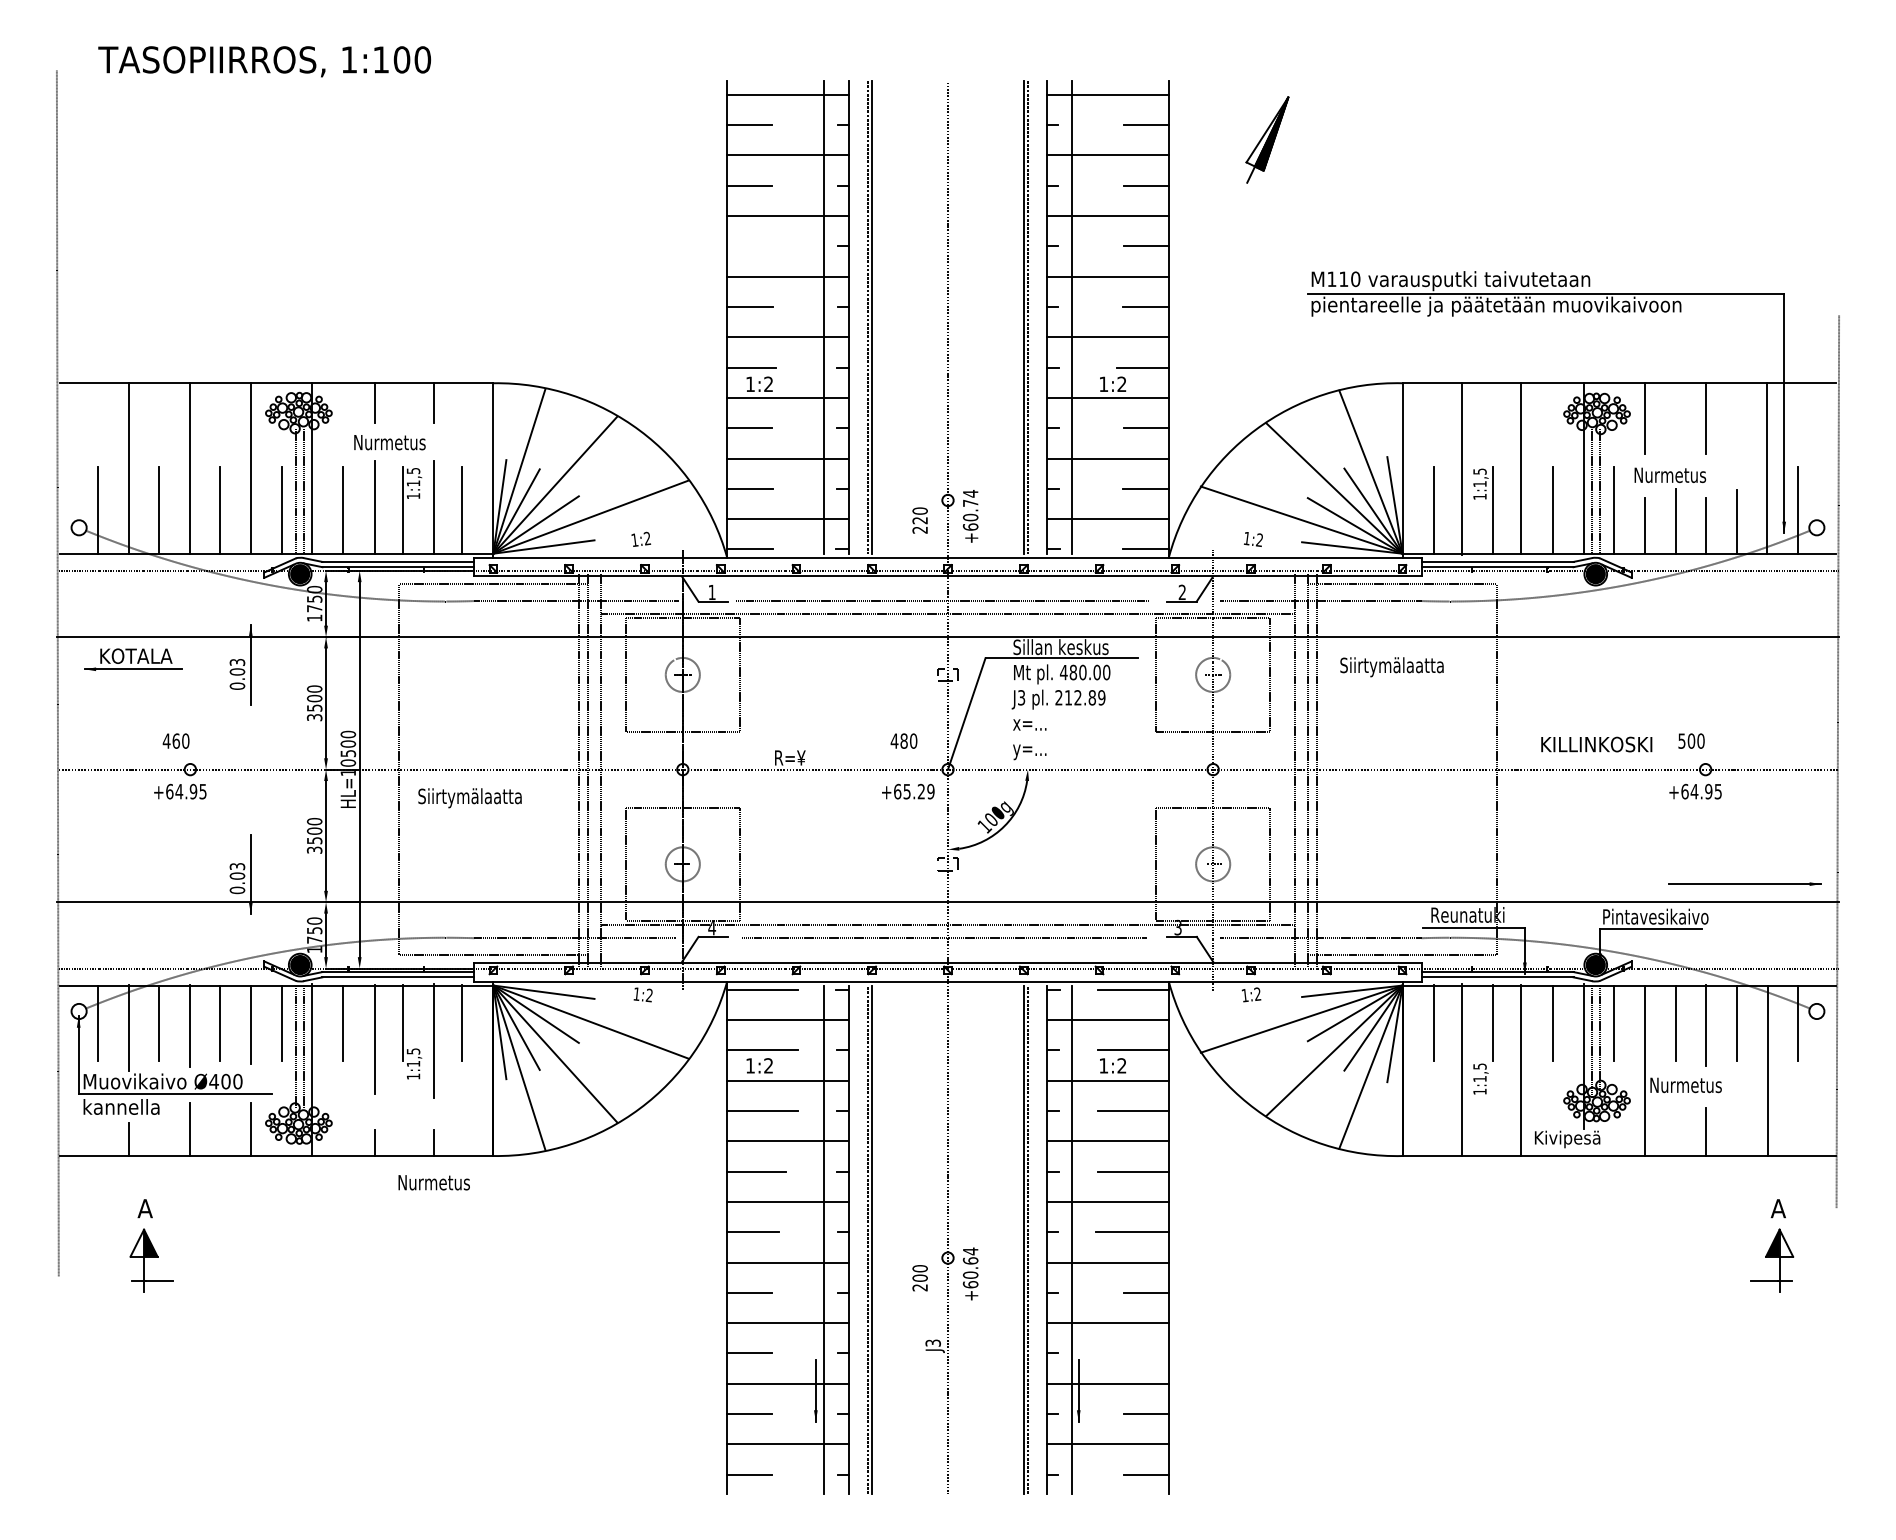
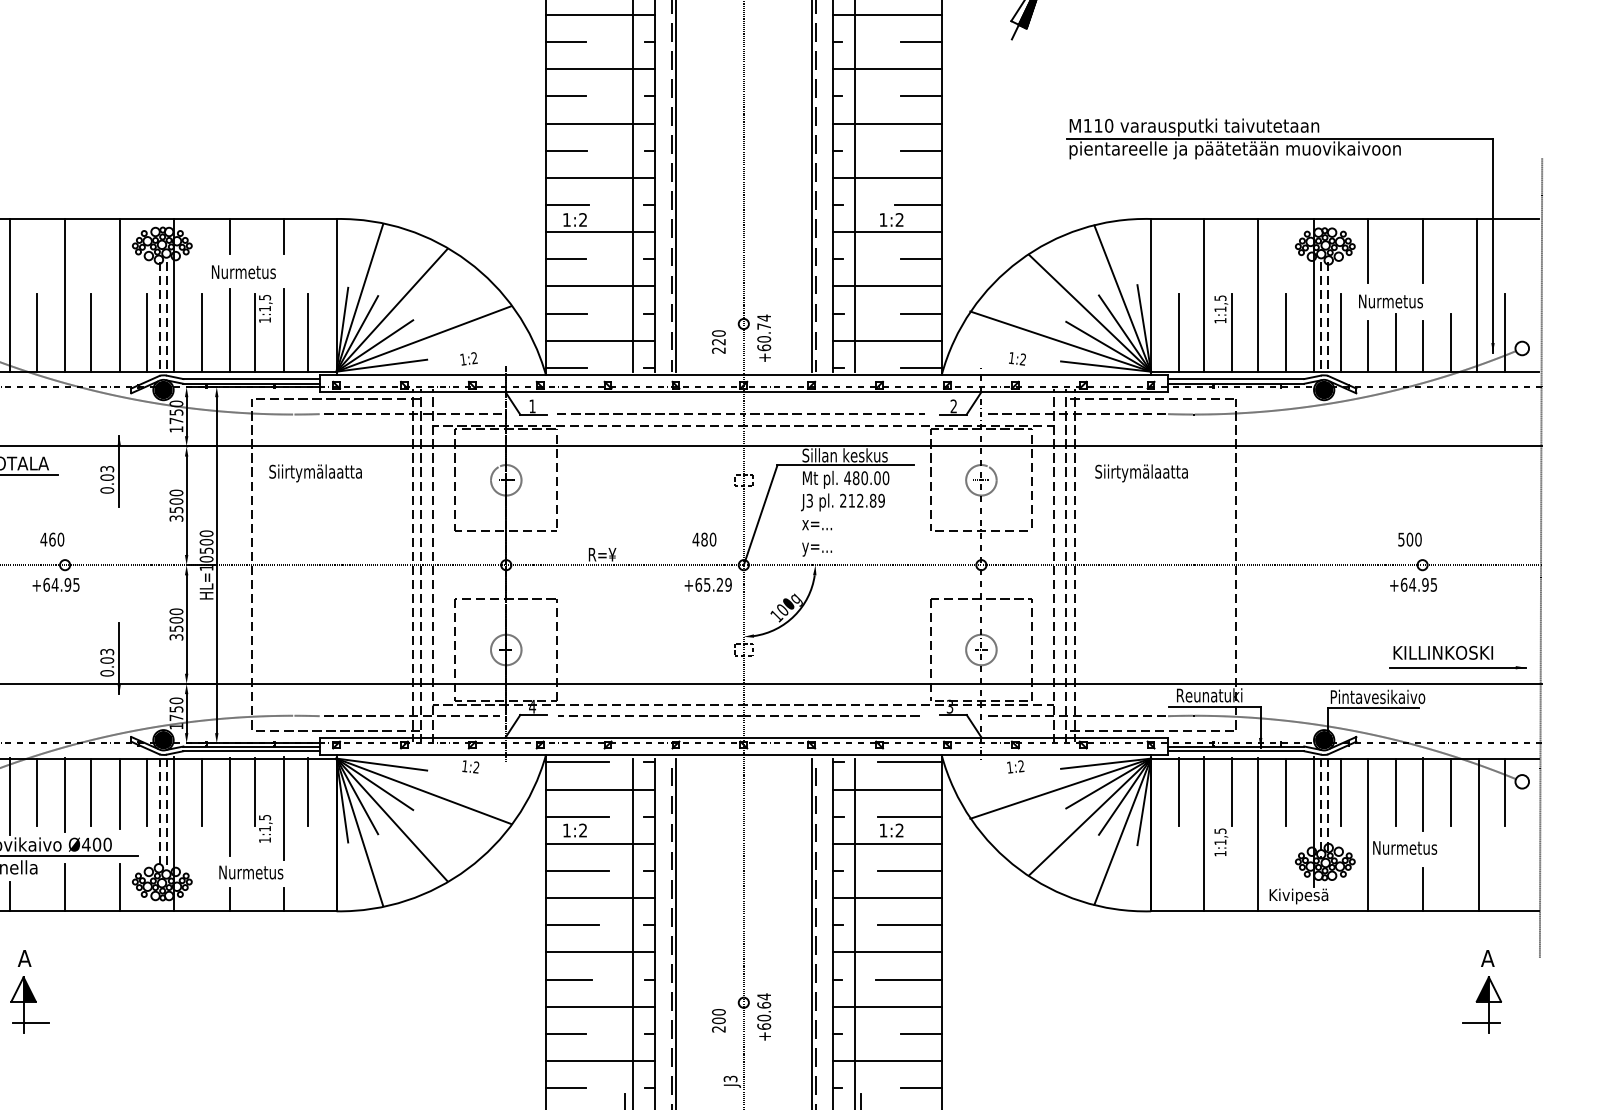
line: (749, 246) -> (566, 96), added
text: (1596, 744) -> (1443, 652), moved
text: (469, 798) -> (315, 473), moved
text: (433, 1182) -> (250, 872), moved
line: (1145, 1353) -> (920, 1088), added

